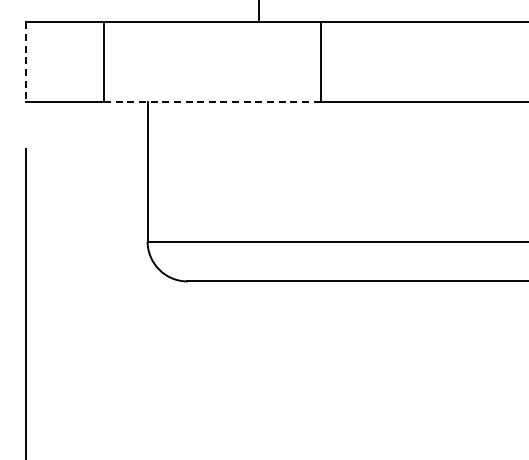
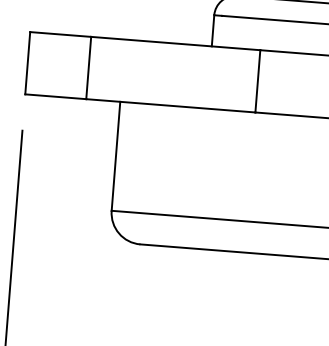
line: (25, 62) -> (27, 63), dashed -> solid
line: (211, 102) -> (170, 106), dashed -> solid

